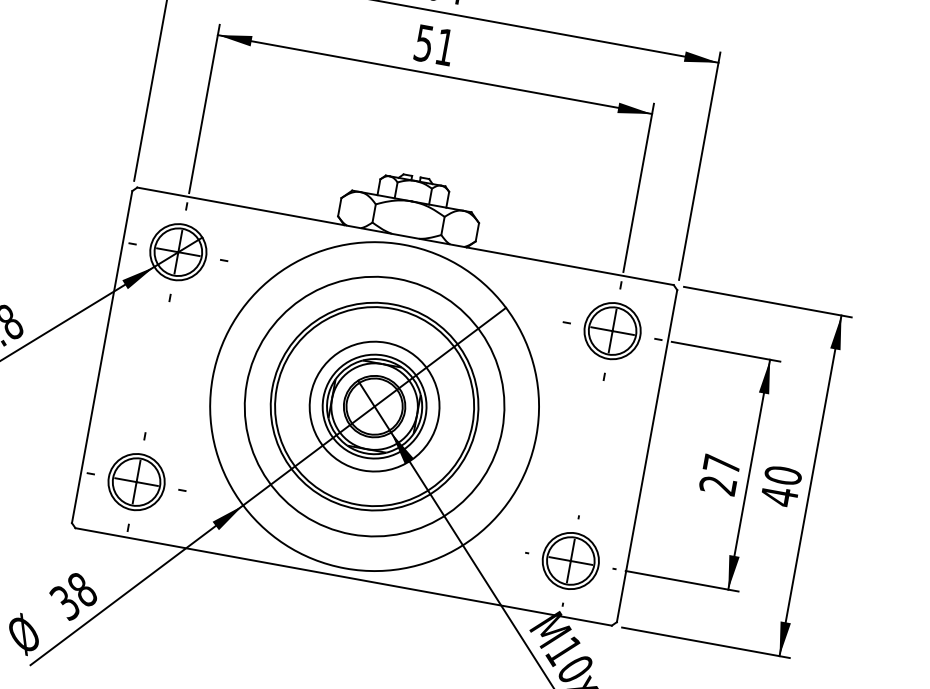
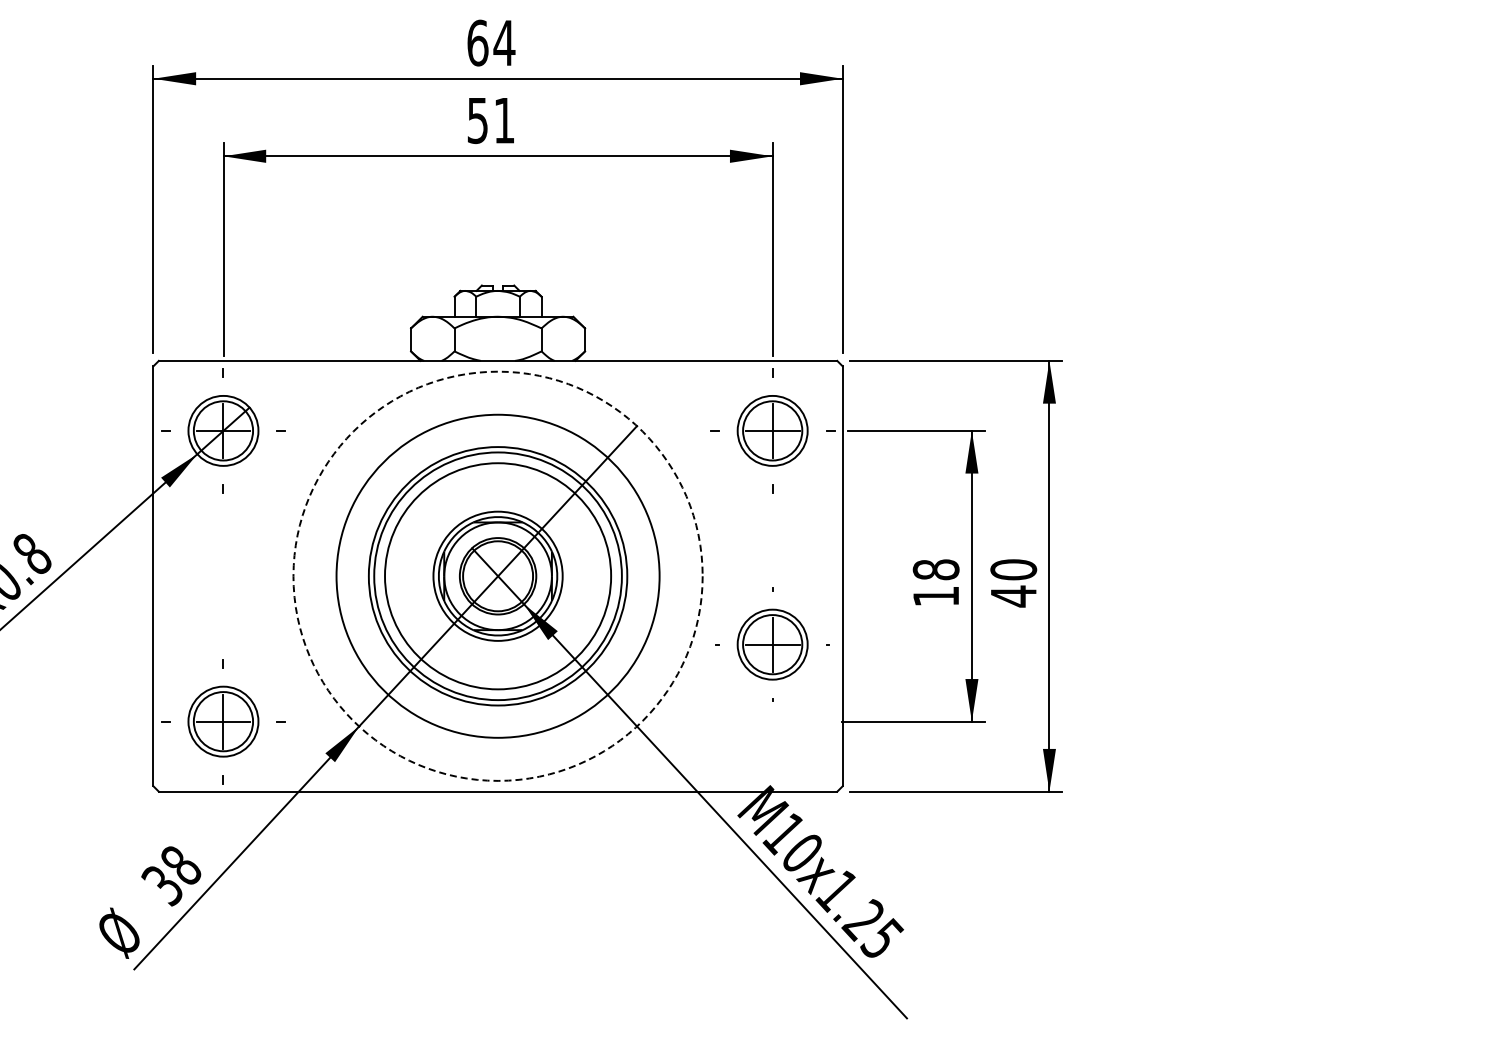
circle: (374, 405) -> (497, 575), solid -> dashed
circle: (374, 406) -> (497, 576), size x1.4
text: (719, 474) -> (935, 582), 27 -> 18
part: (570, 560) -> (772, 644), moved

